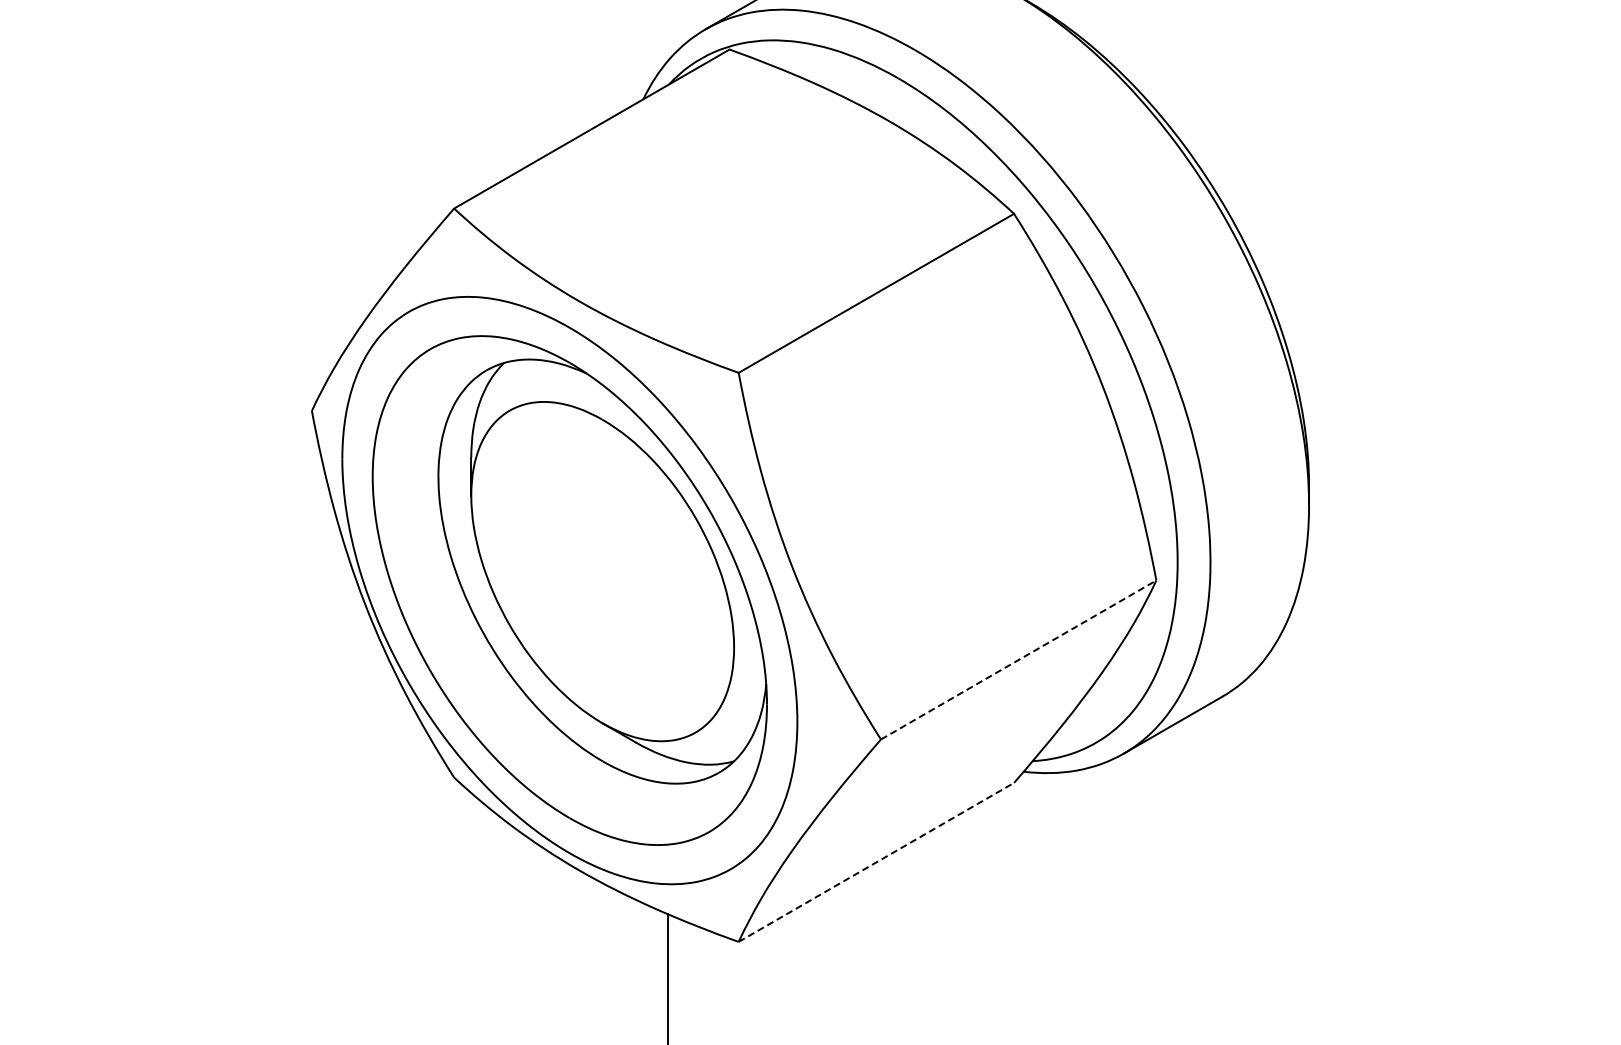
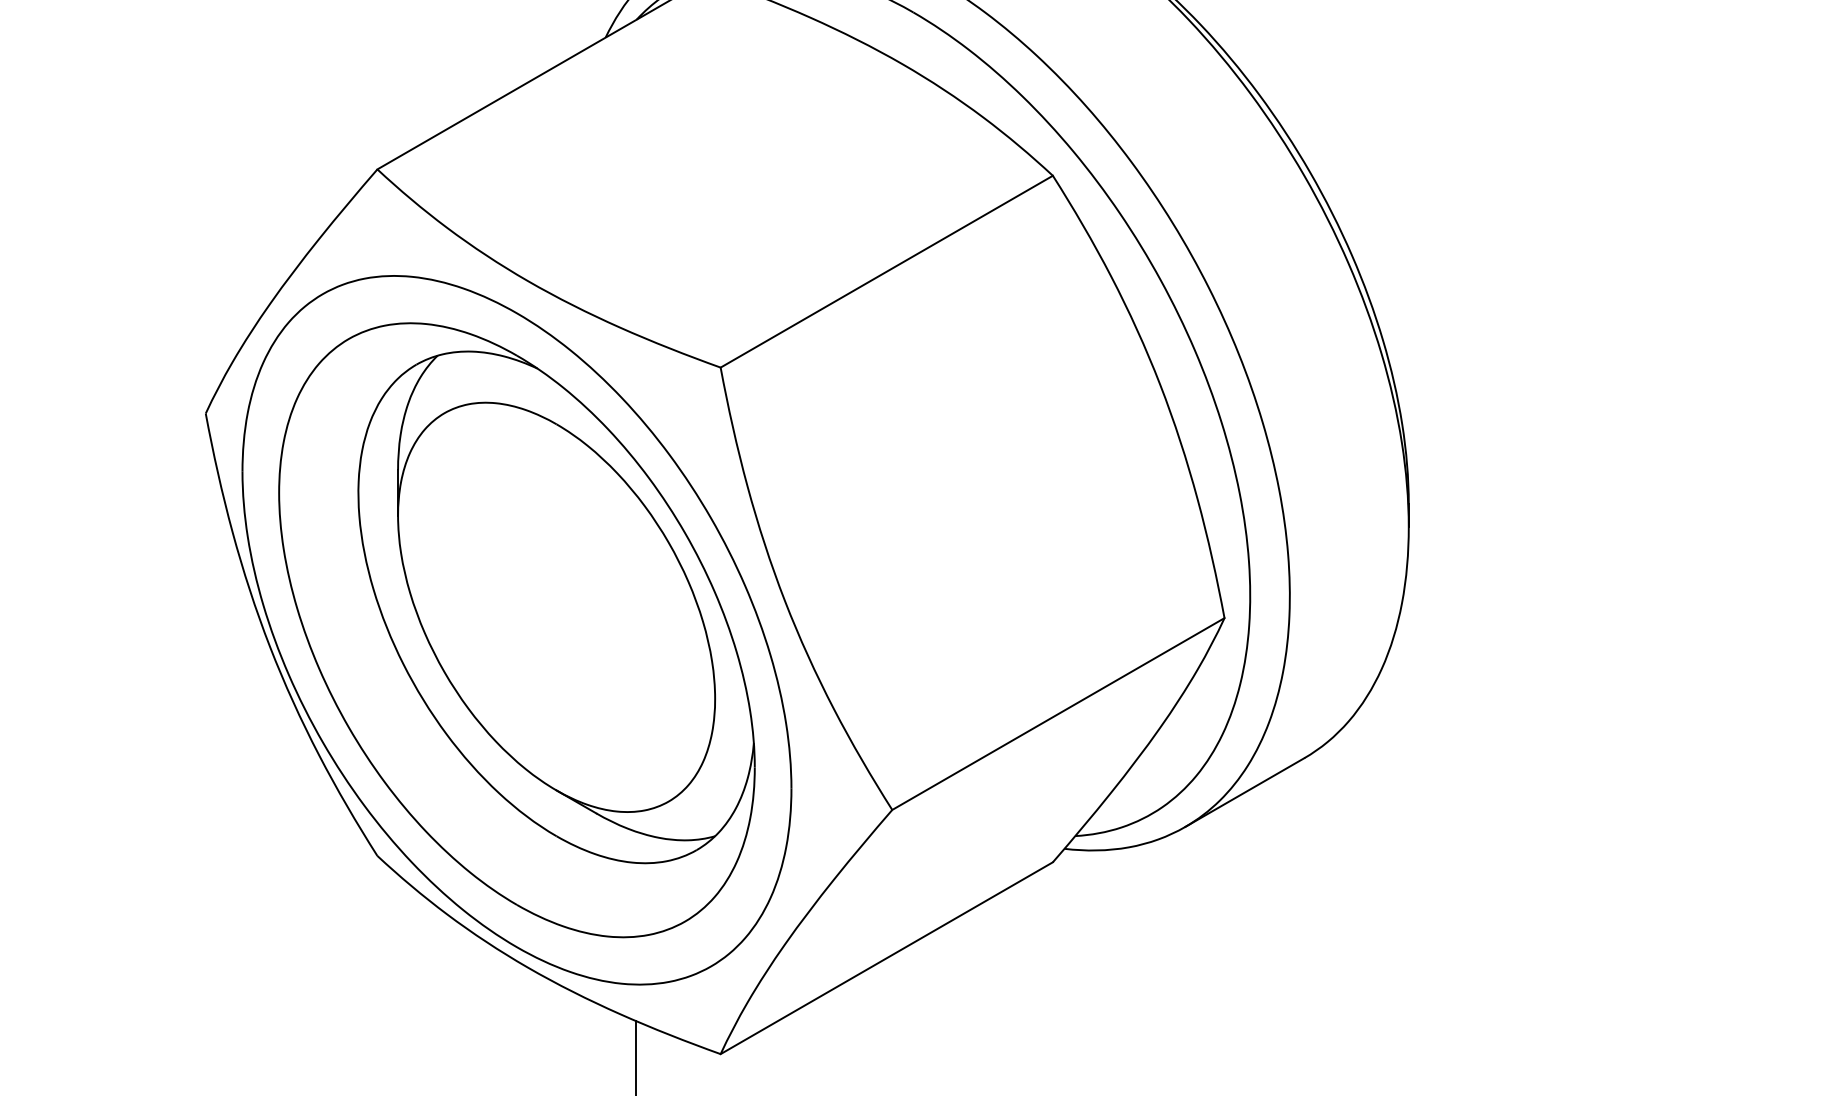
line: (1018, 660) -> (1058, 714), dashed -> solid
line: (876, 862) -> (886, 958), dashed -> solid

